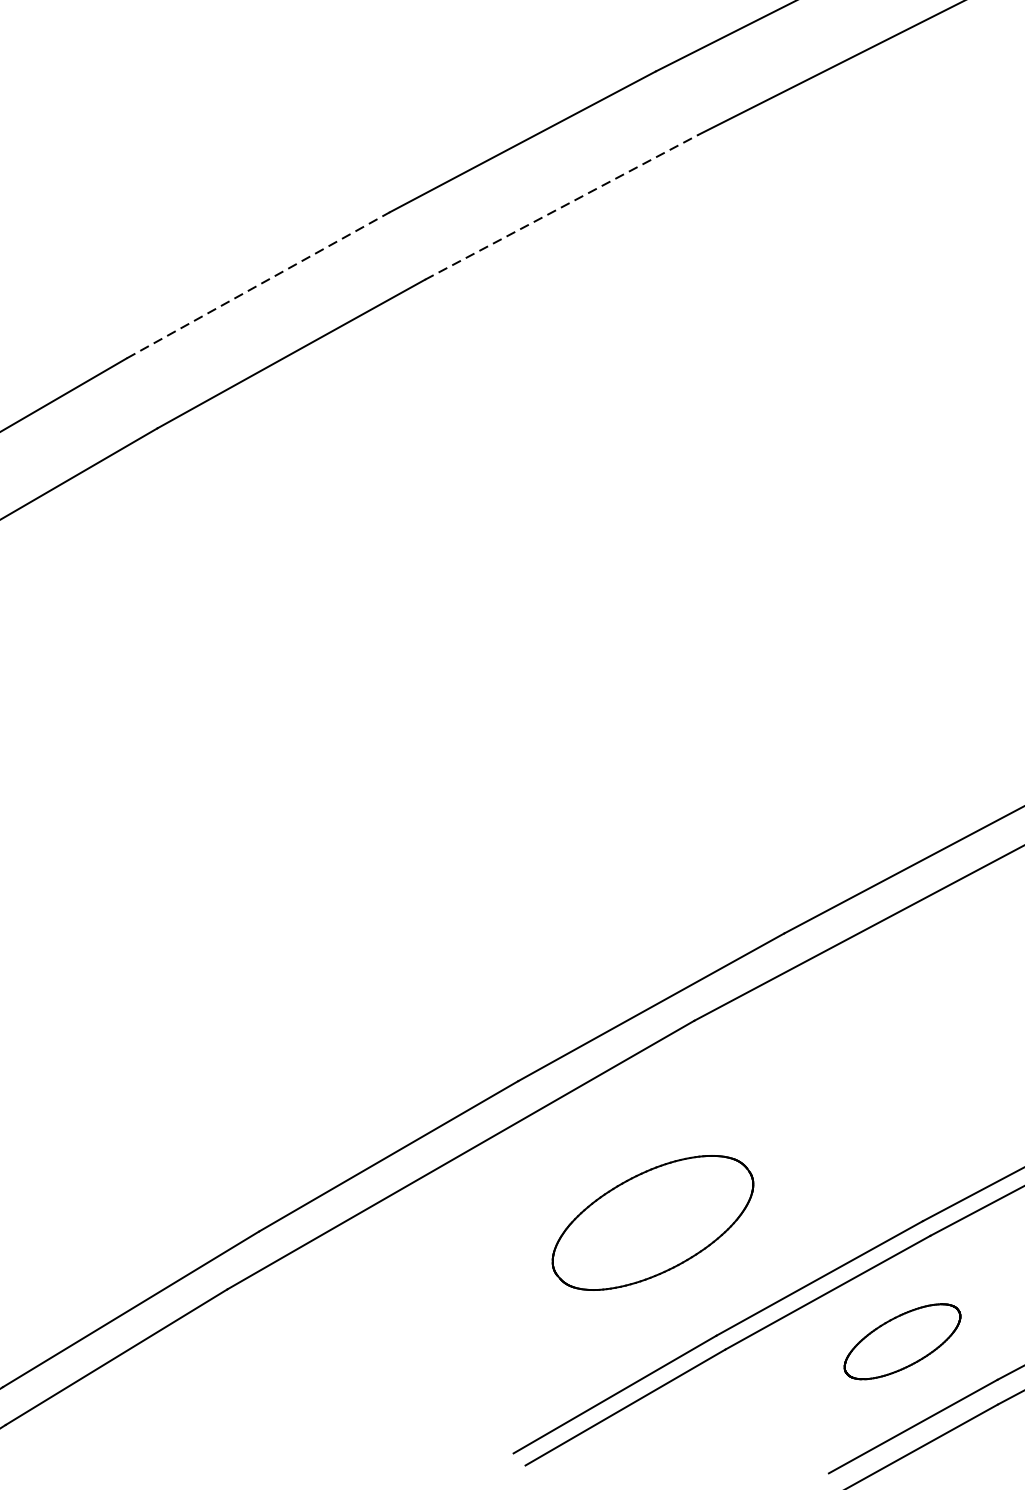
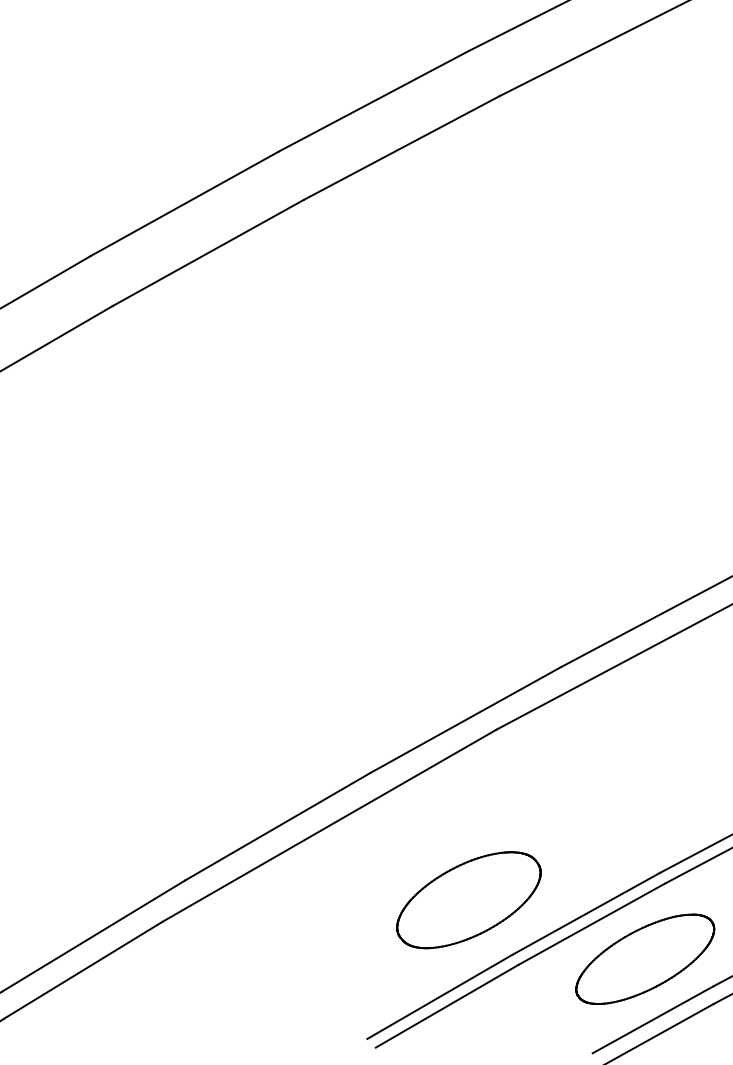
line: (561, 206) -> (401, 147), dashed -> solid
line: (257, 284) -> (184, 203), dashed -> solid
part: (652, 1223) -> (468, 900), moved
part: (902, 1340) -> (645, 958), size x1.67

